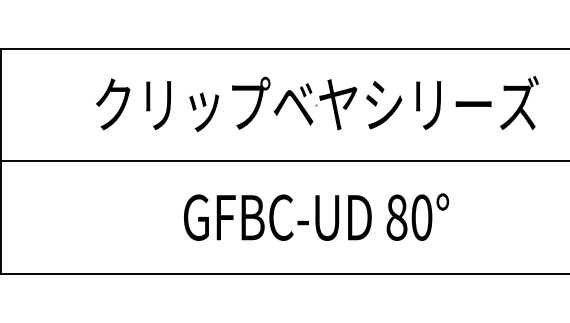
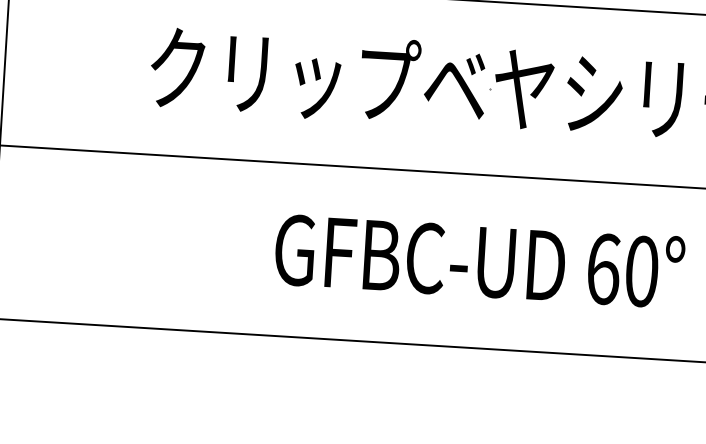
text: (396, 217) -> (602, 268), 80° -> 60°

